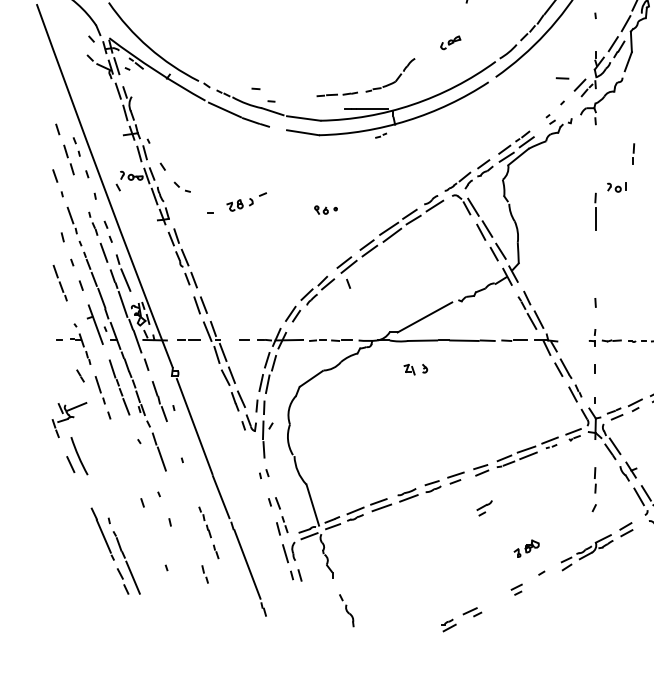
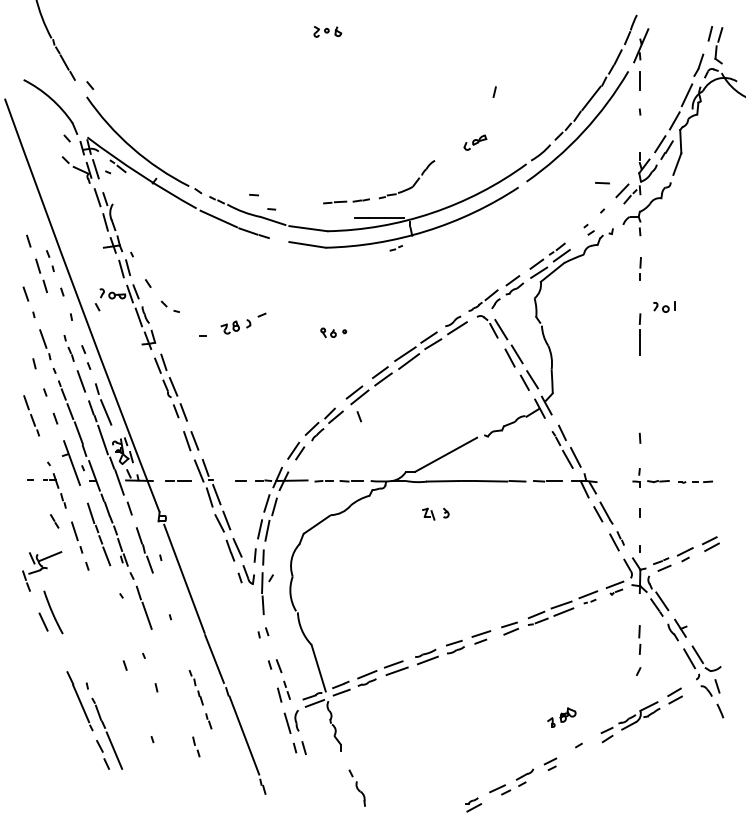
line: (633, 153) -> (640, 268), moved
part: (484, 508) -> (524, 777), moved

